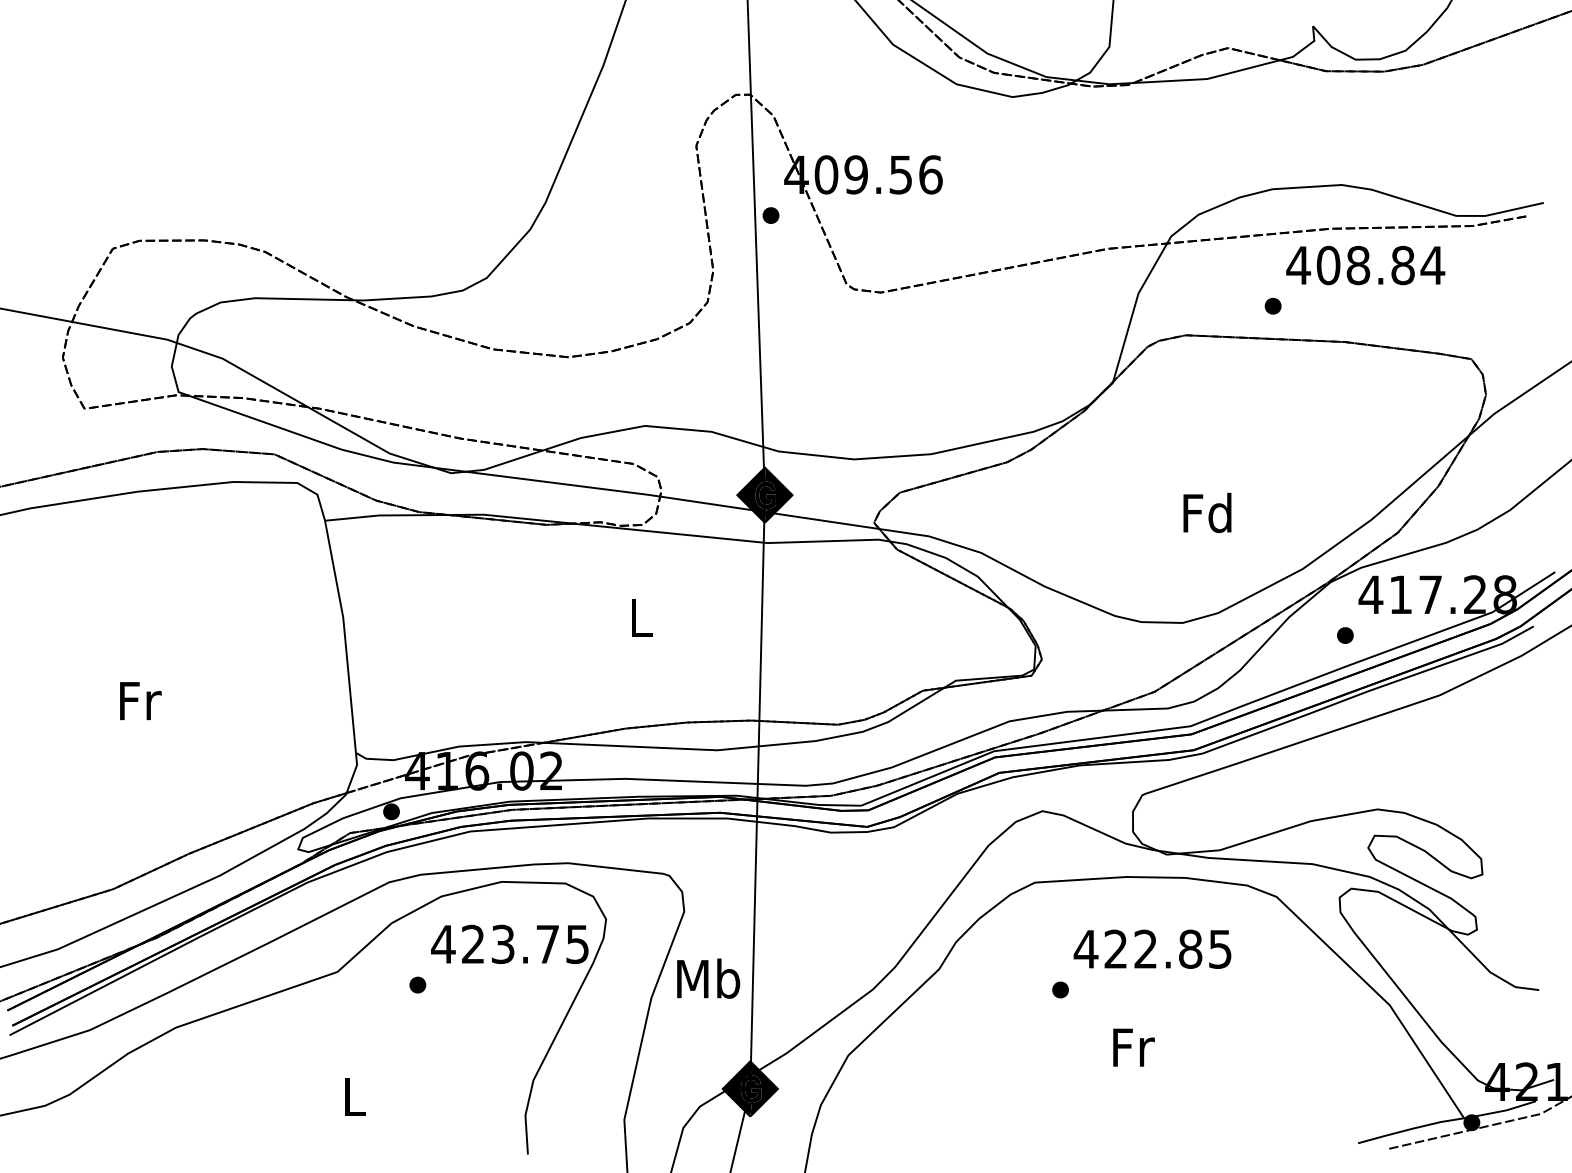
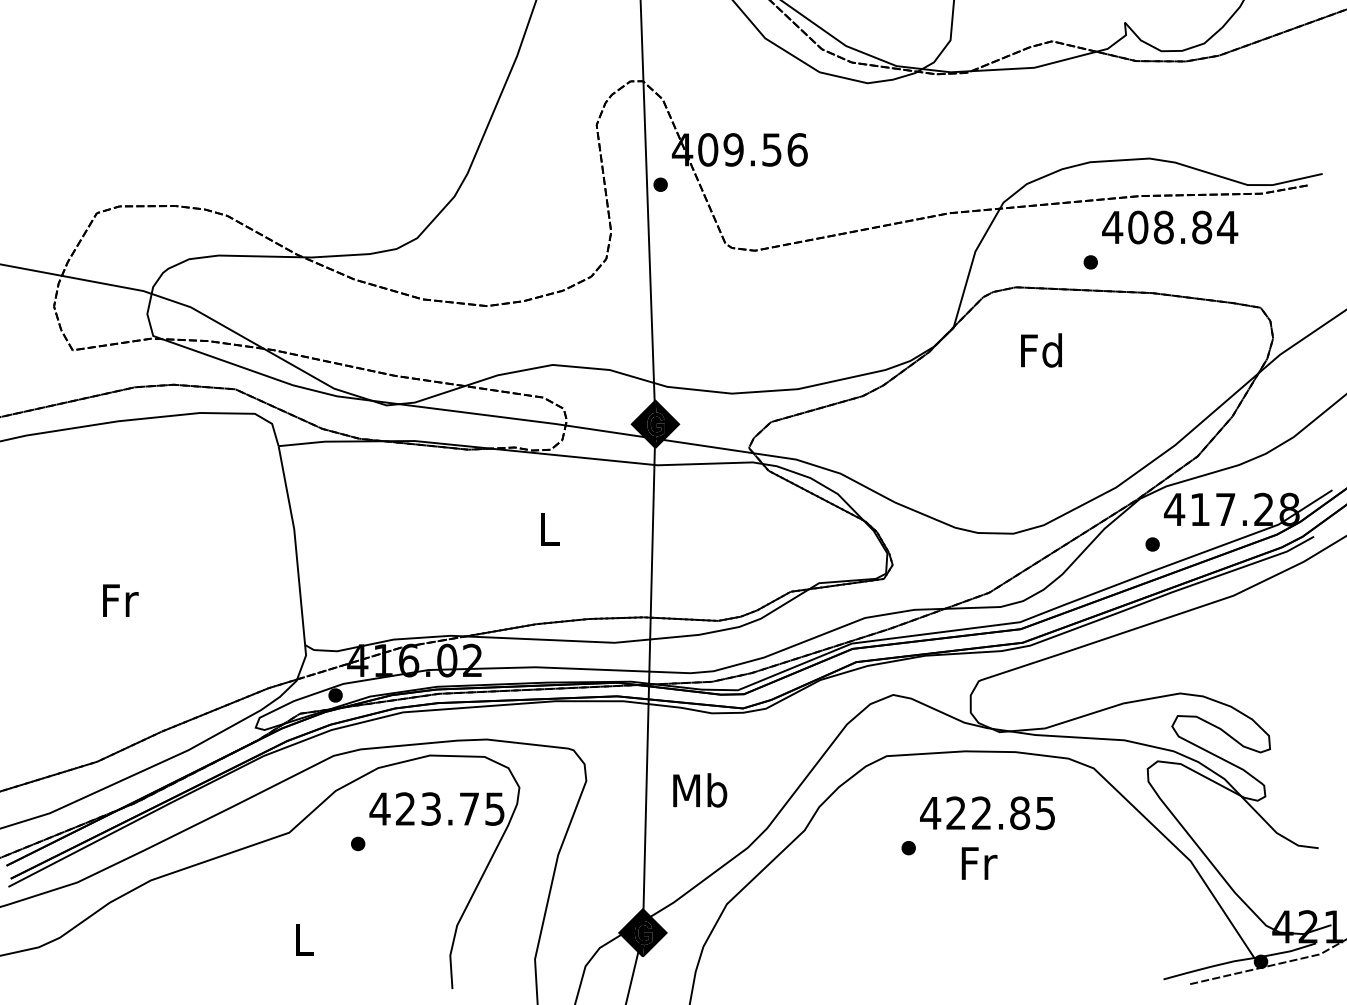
text: (1207, 512) -> (1041, 350), moved
text: (708, 978) -> (700, 790), moved
text: (1133, 1047) -> (979, 863), moved

